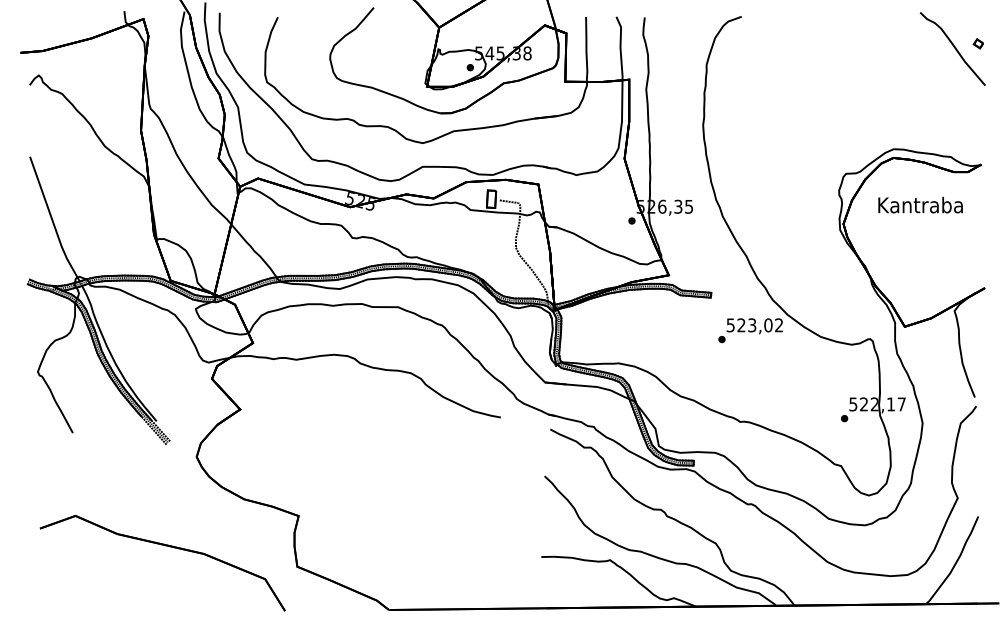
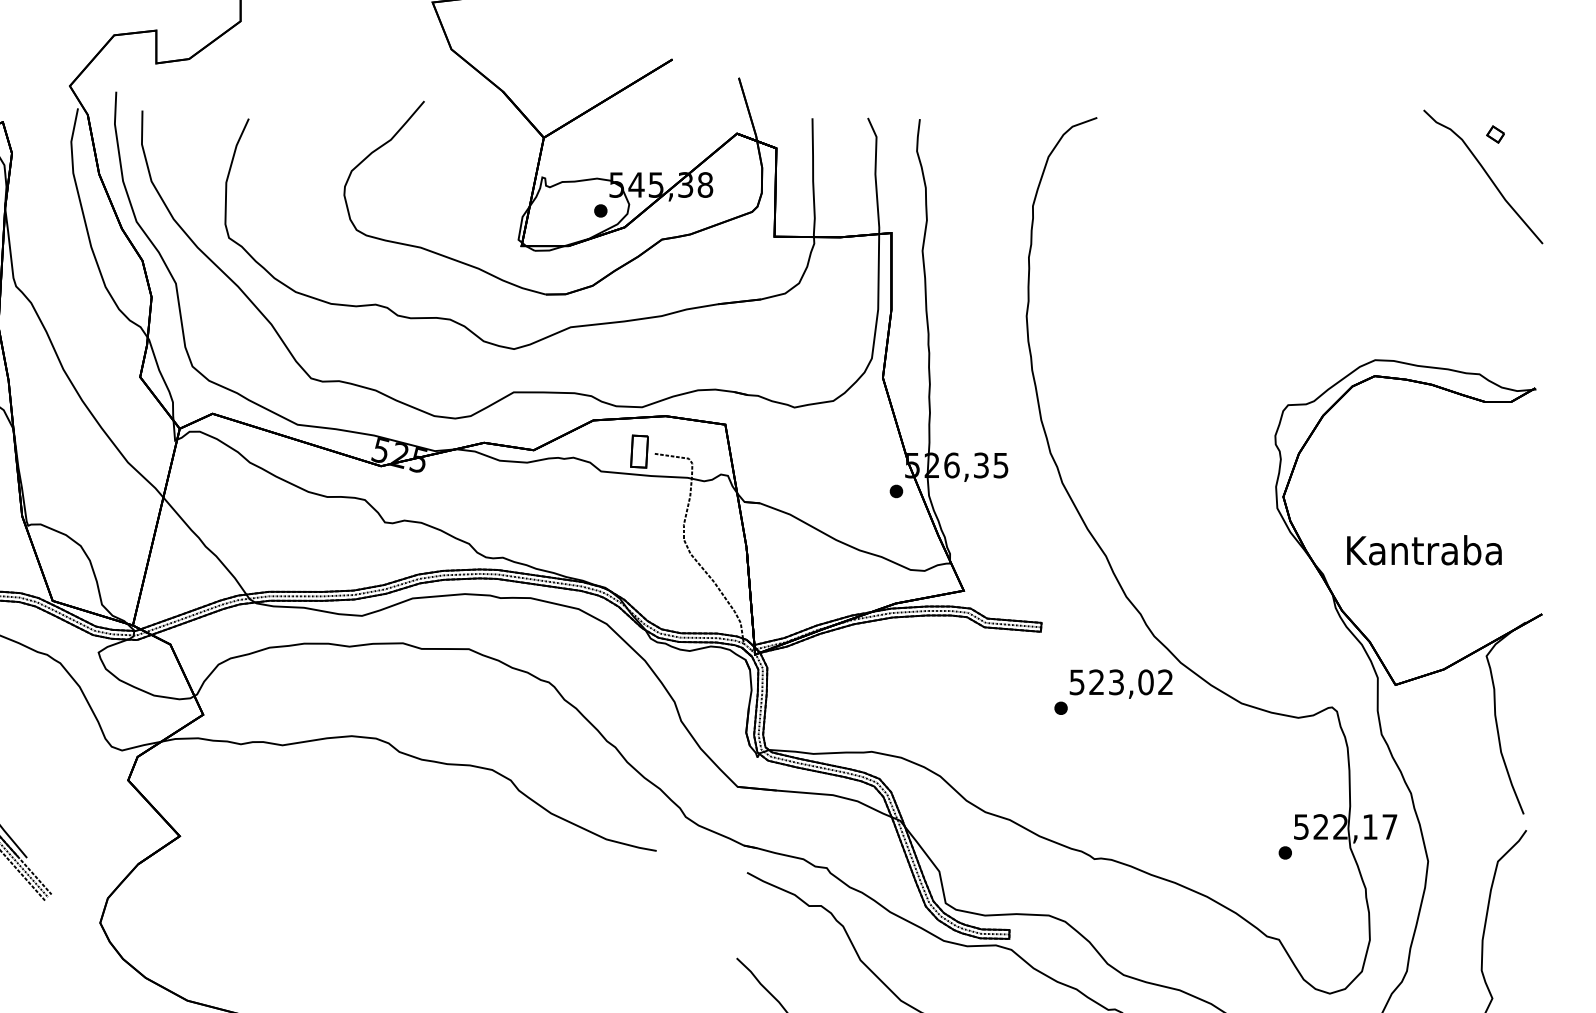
part: (977, 43) -> (1493, 133), moved
text: (920, 204) -> (1424, 549), moved

